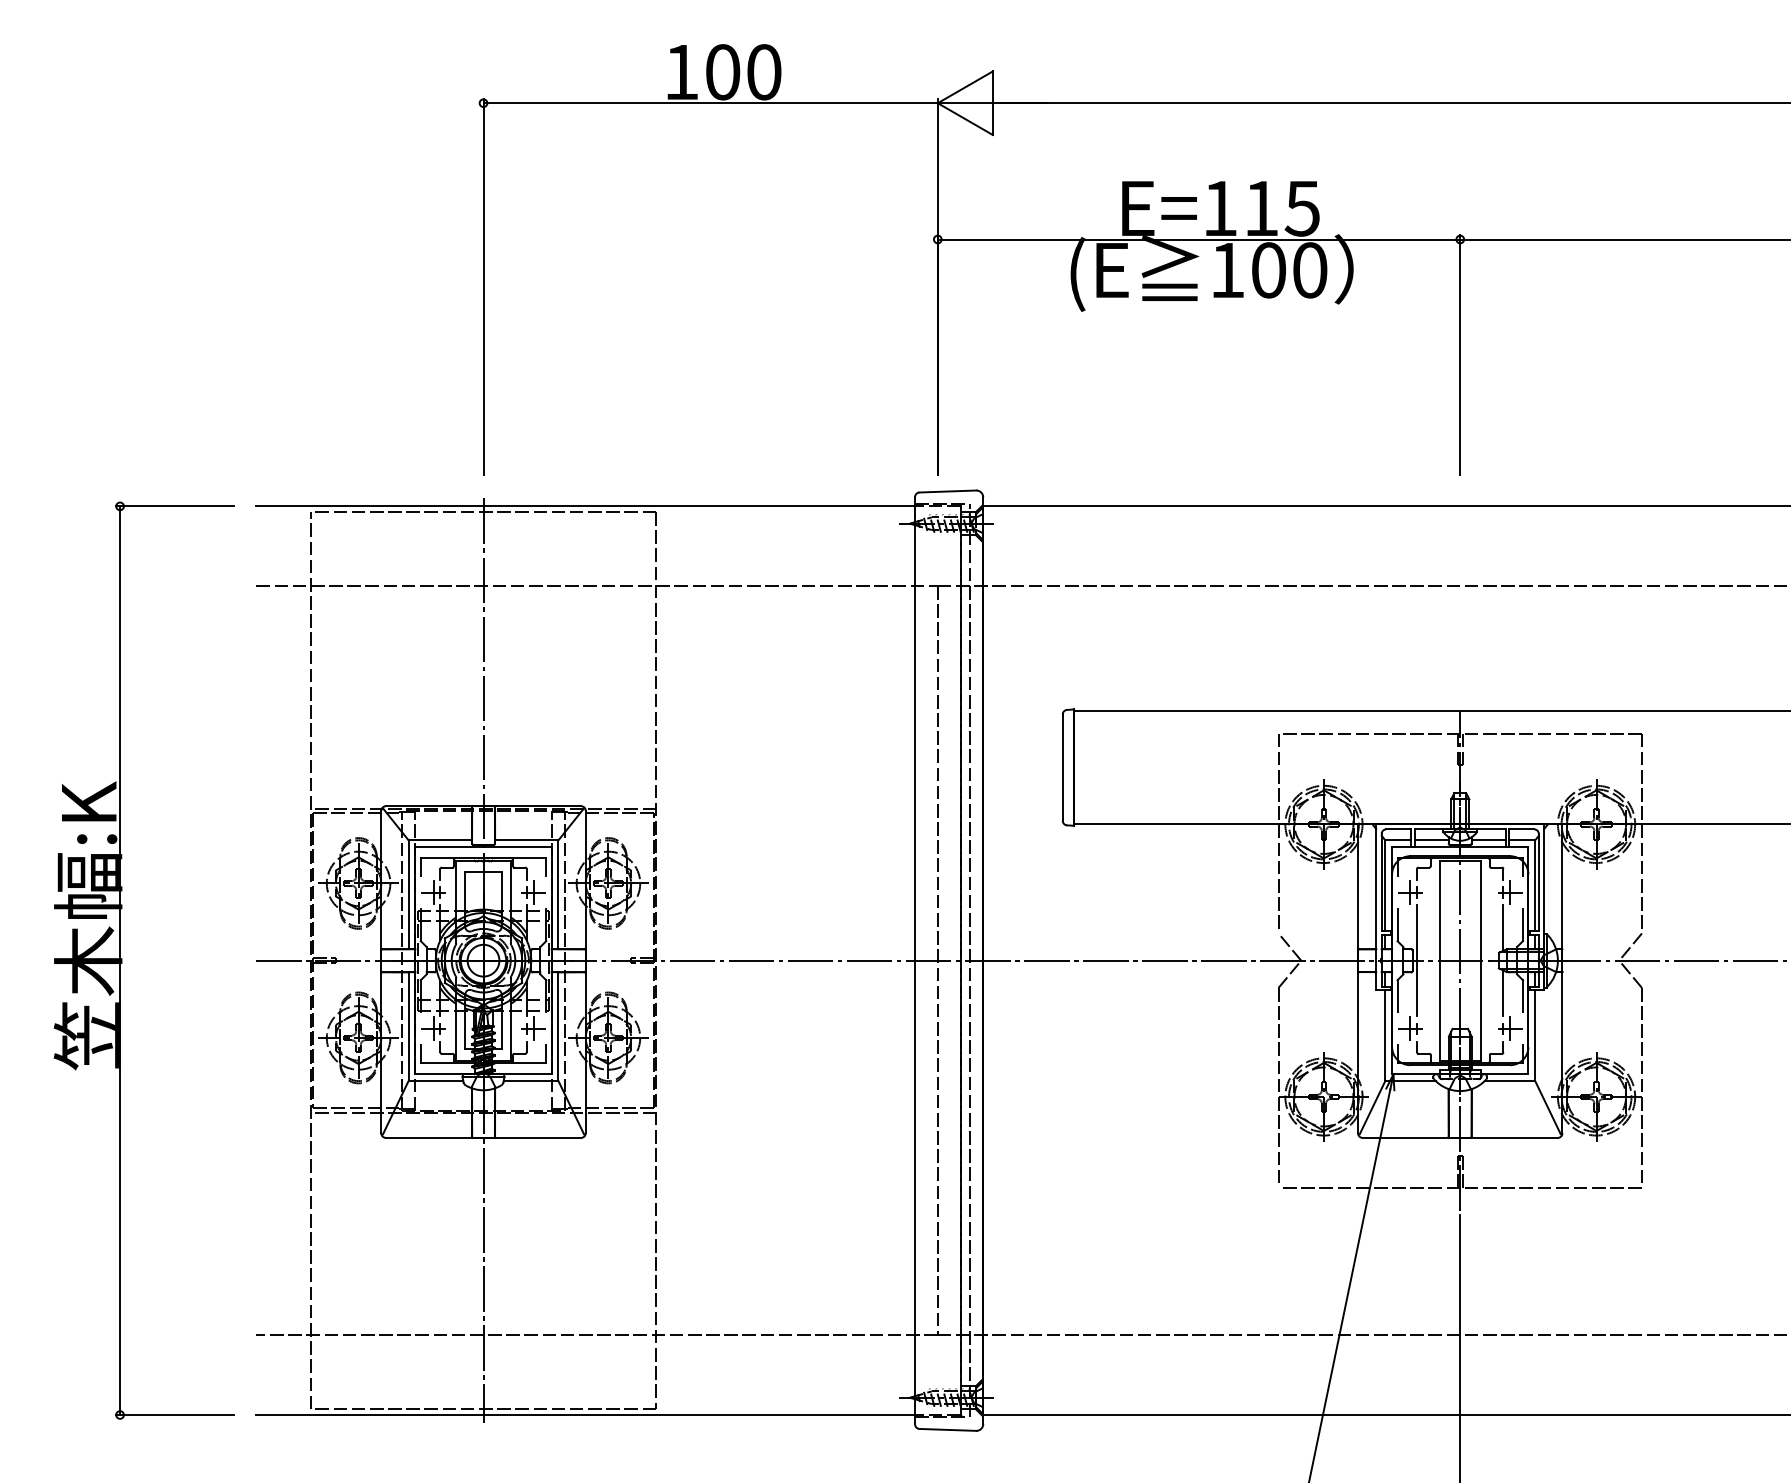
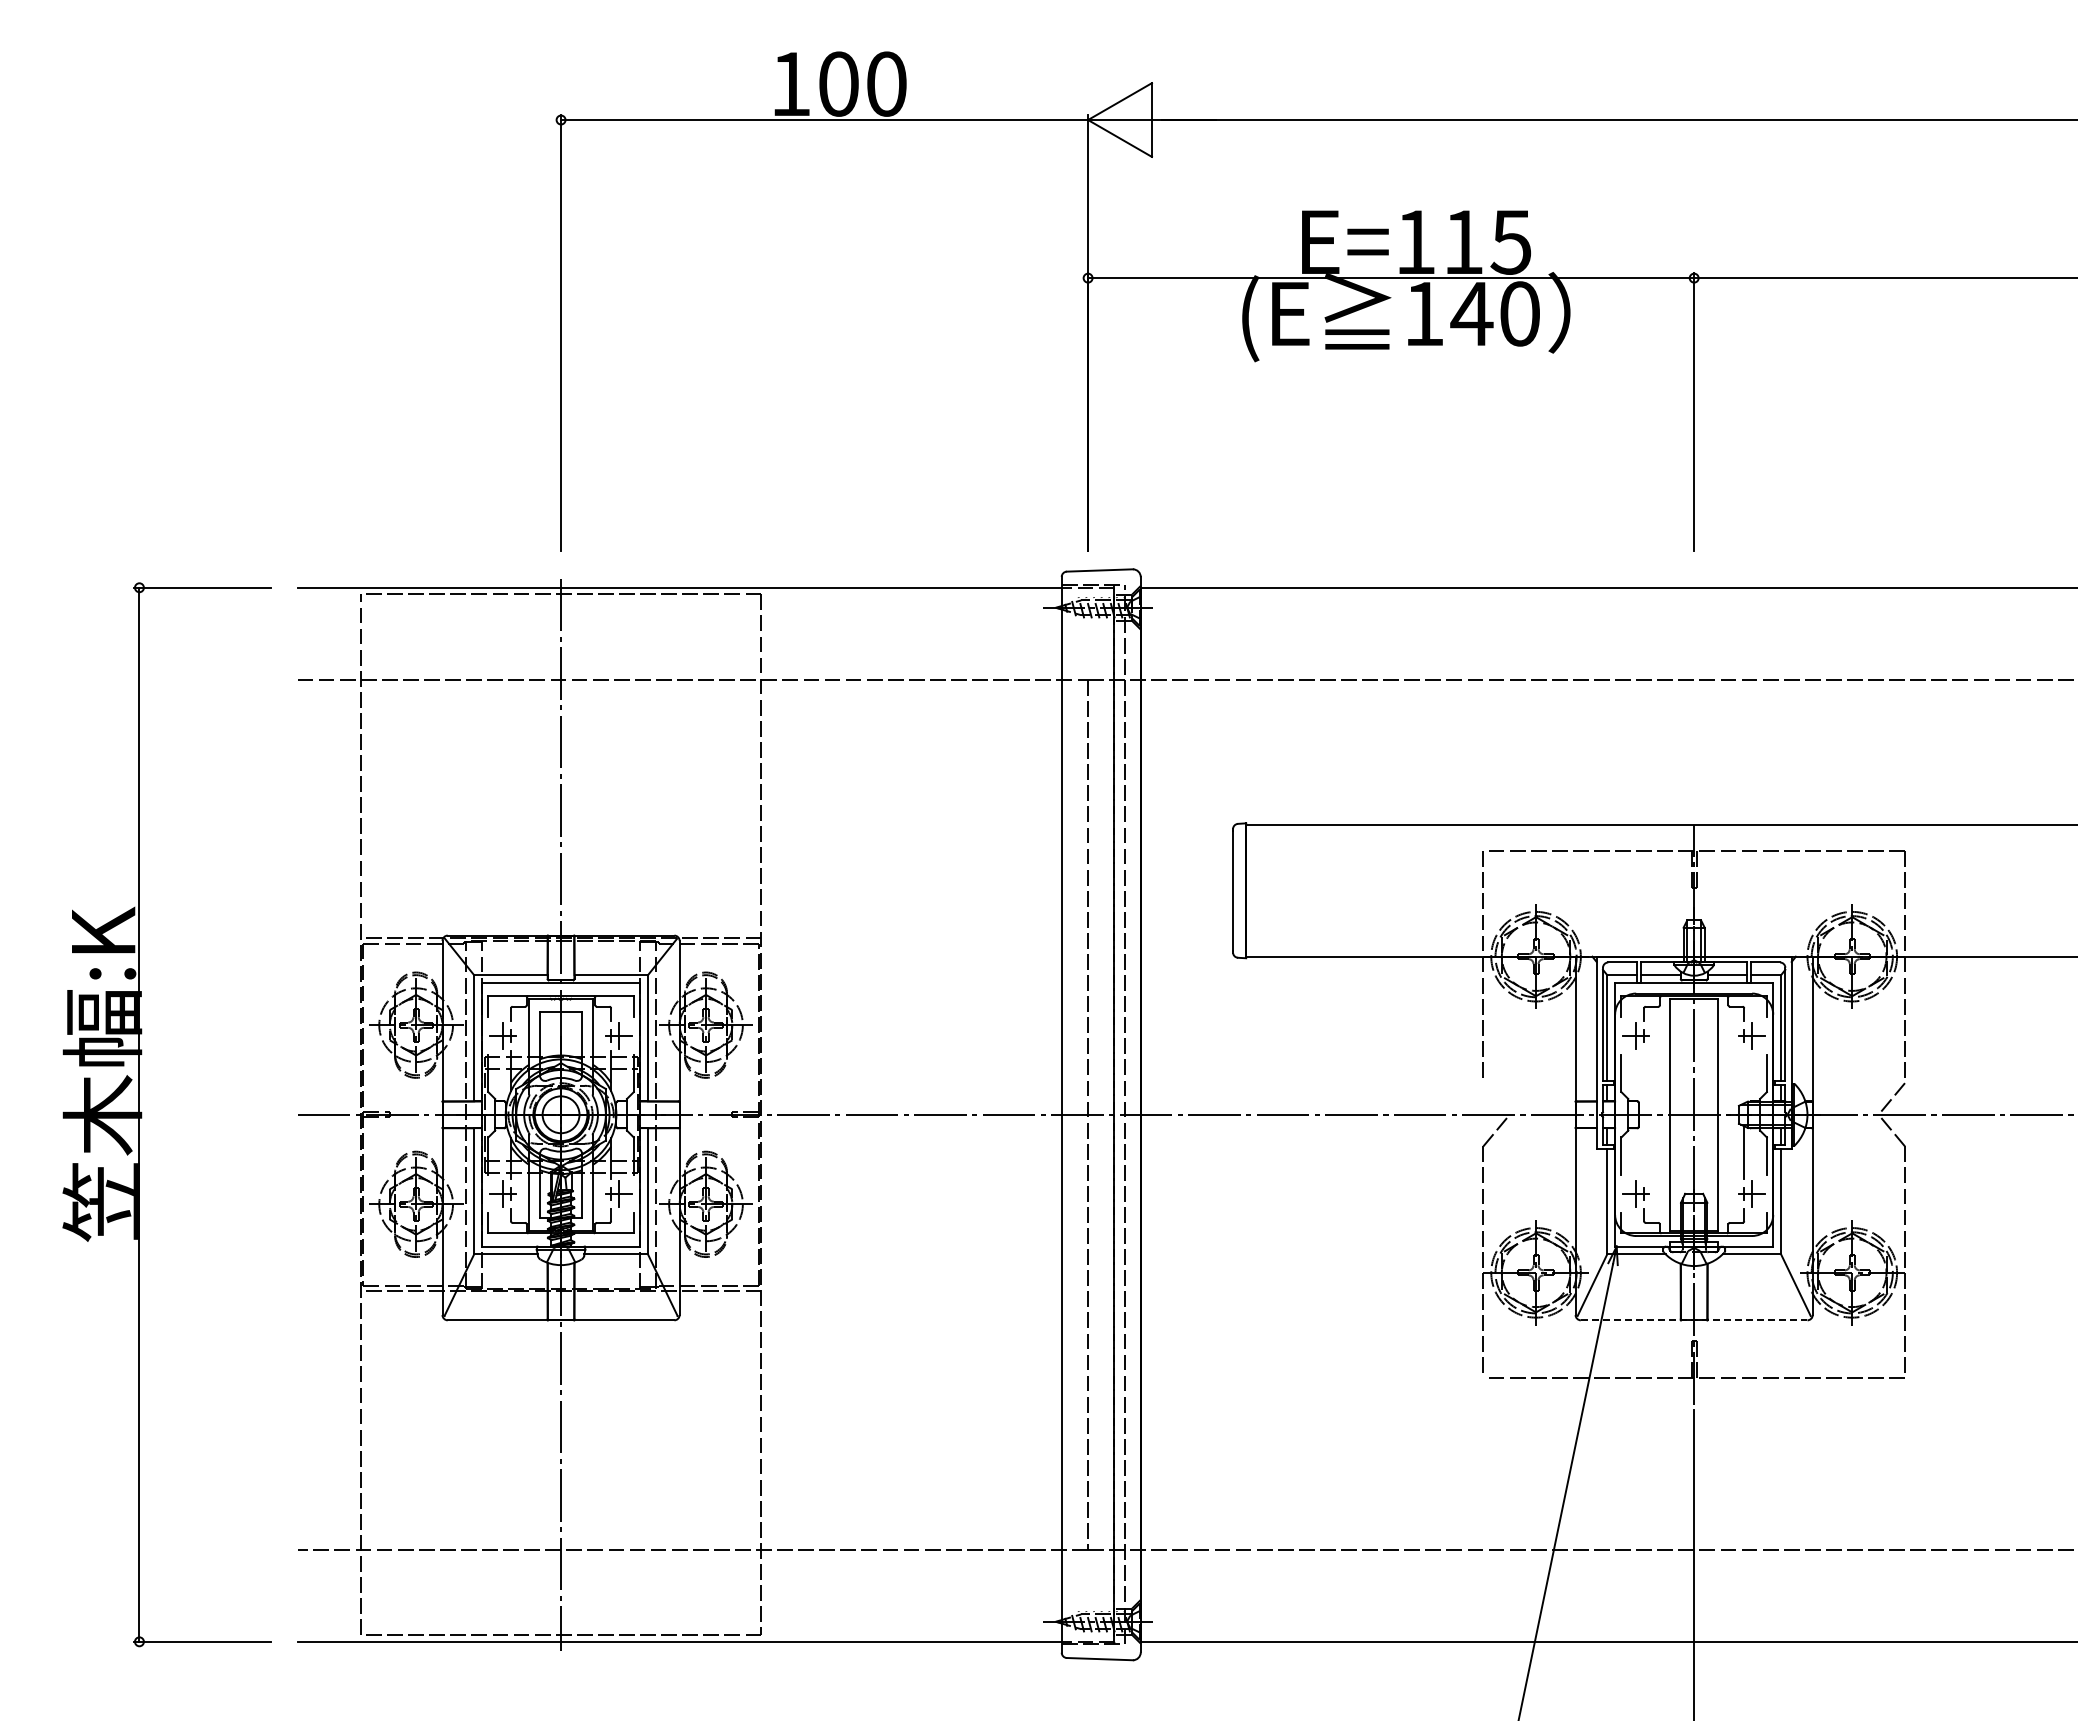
text: (1268, 269) -> (1471, 313), 100 -> 140
line: (1503, 927) -> (1744, 1076), removed
line: (1289, 946) -> (1496, 1098), removed
line: (1417, 960) -> (1644, 1114), removed
line: (1460, 1138) -> (1694, 1320), solid -> dashed

